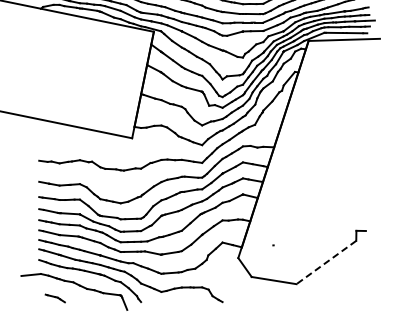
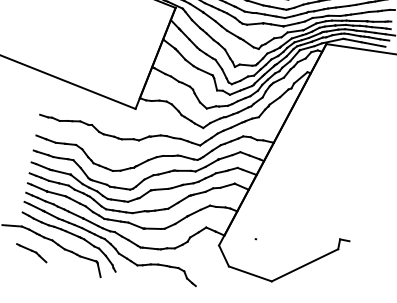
line: (326, 262) -> (305, 265), dashed -> solid
part: (55, 298) -> (31, 253), size x1.67

